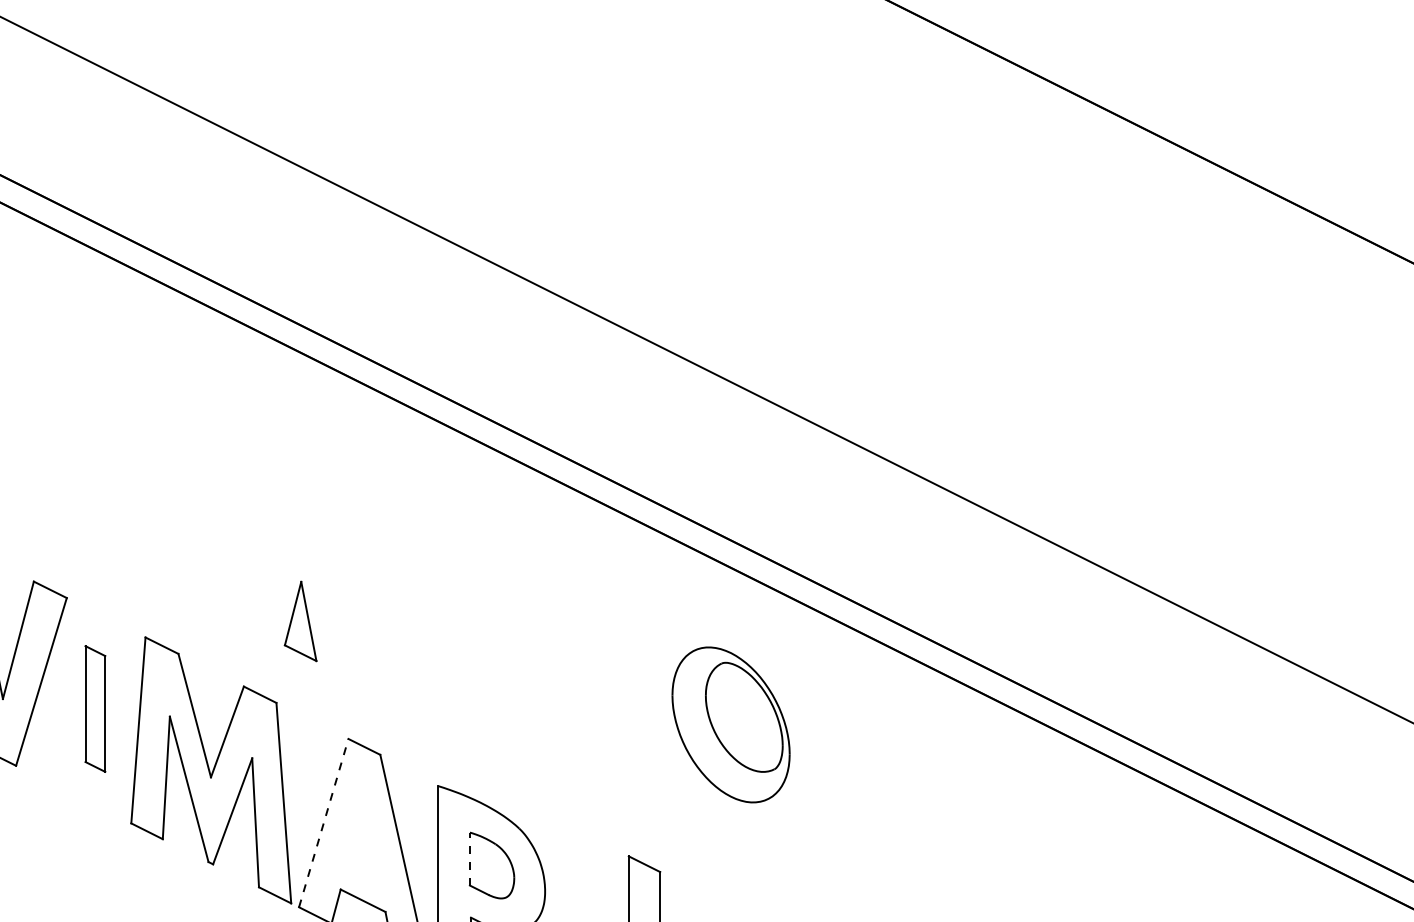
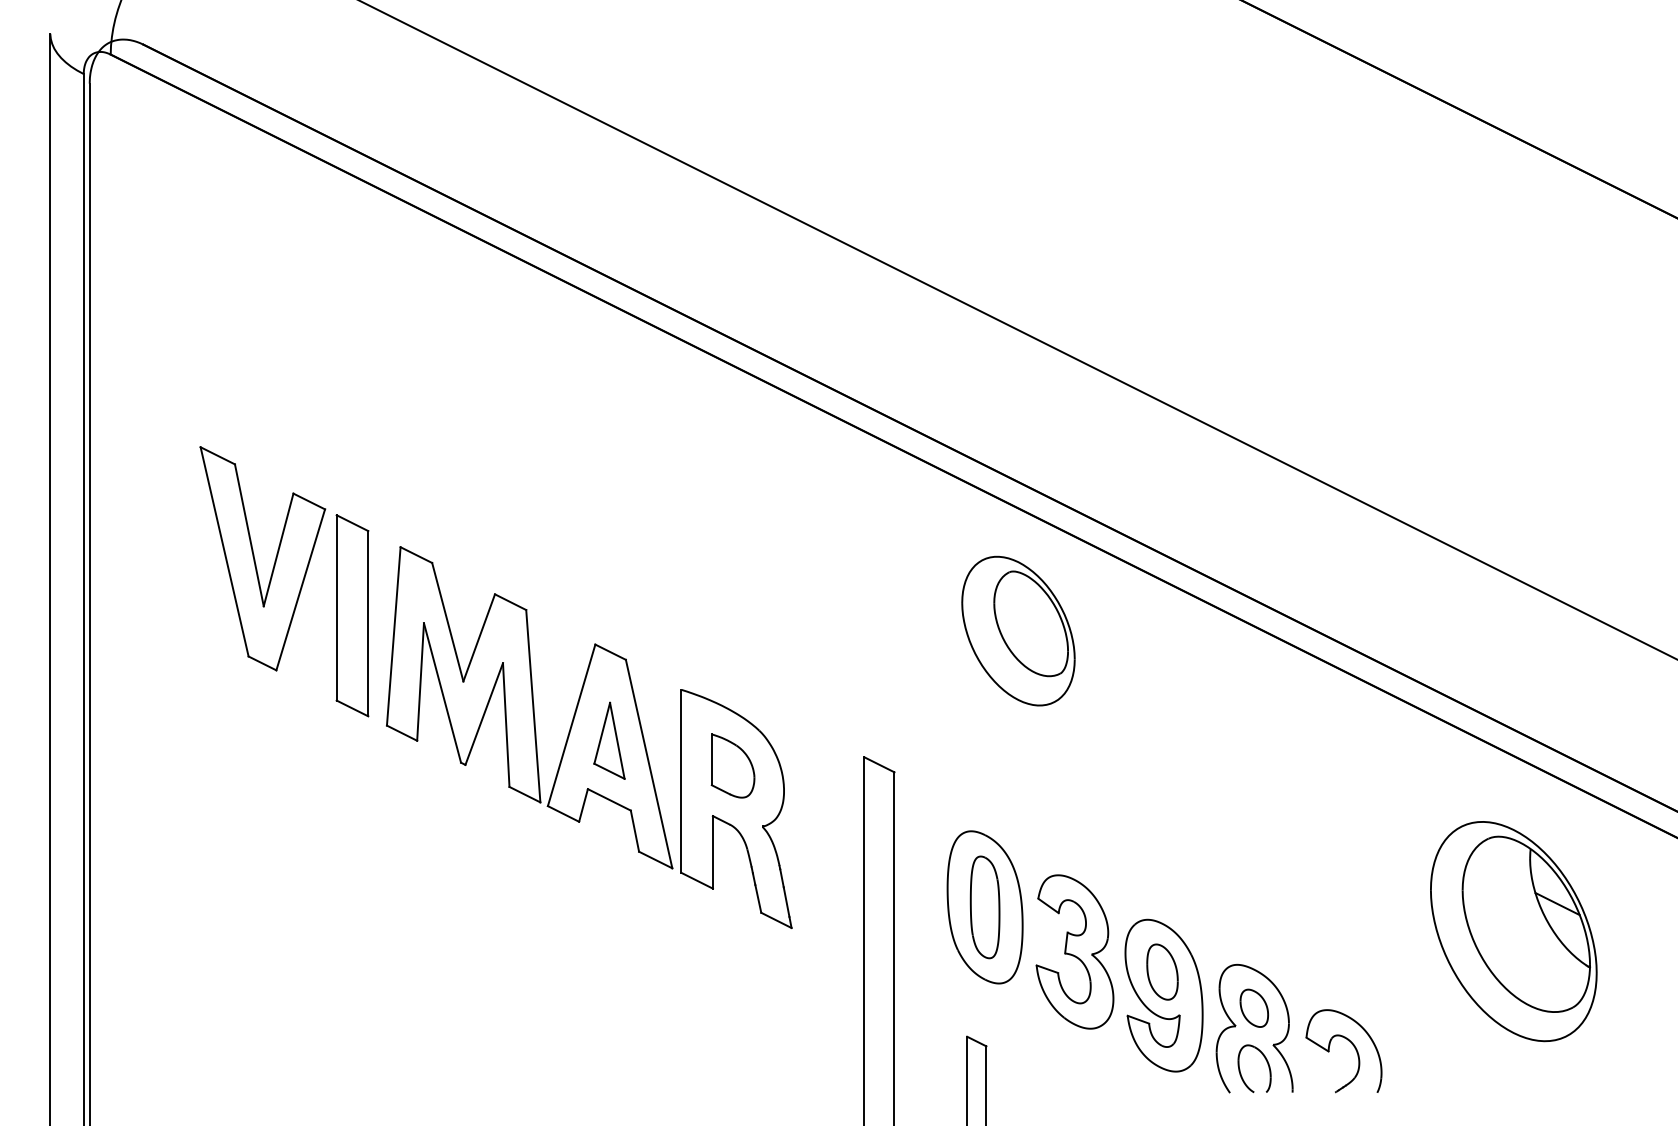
part: (300, 621) -> (609, 740), moved
part: (95, 708) -> (352, 615), size x1.67
part: (731, 724) -> (1018, 630), moved
line: (323, 822) -> (571, 724), dashed -> solid
line: (469, 858) -> (711, 759), dashed -> solid

